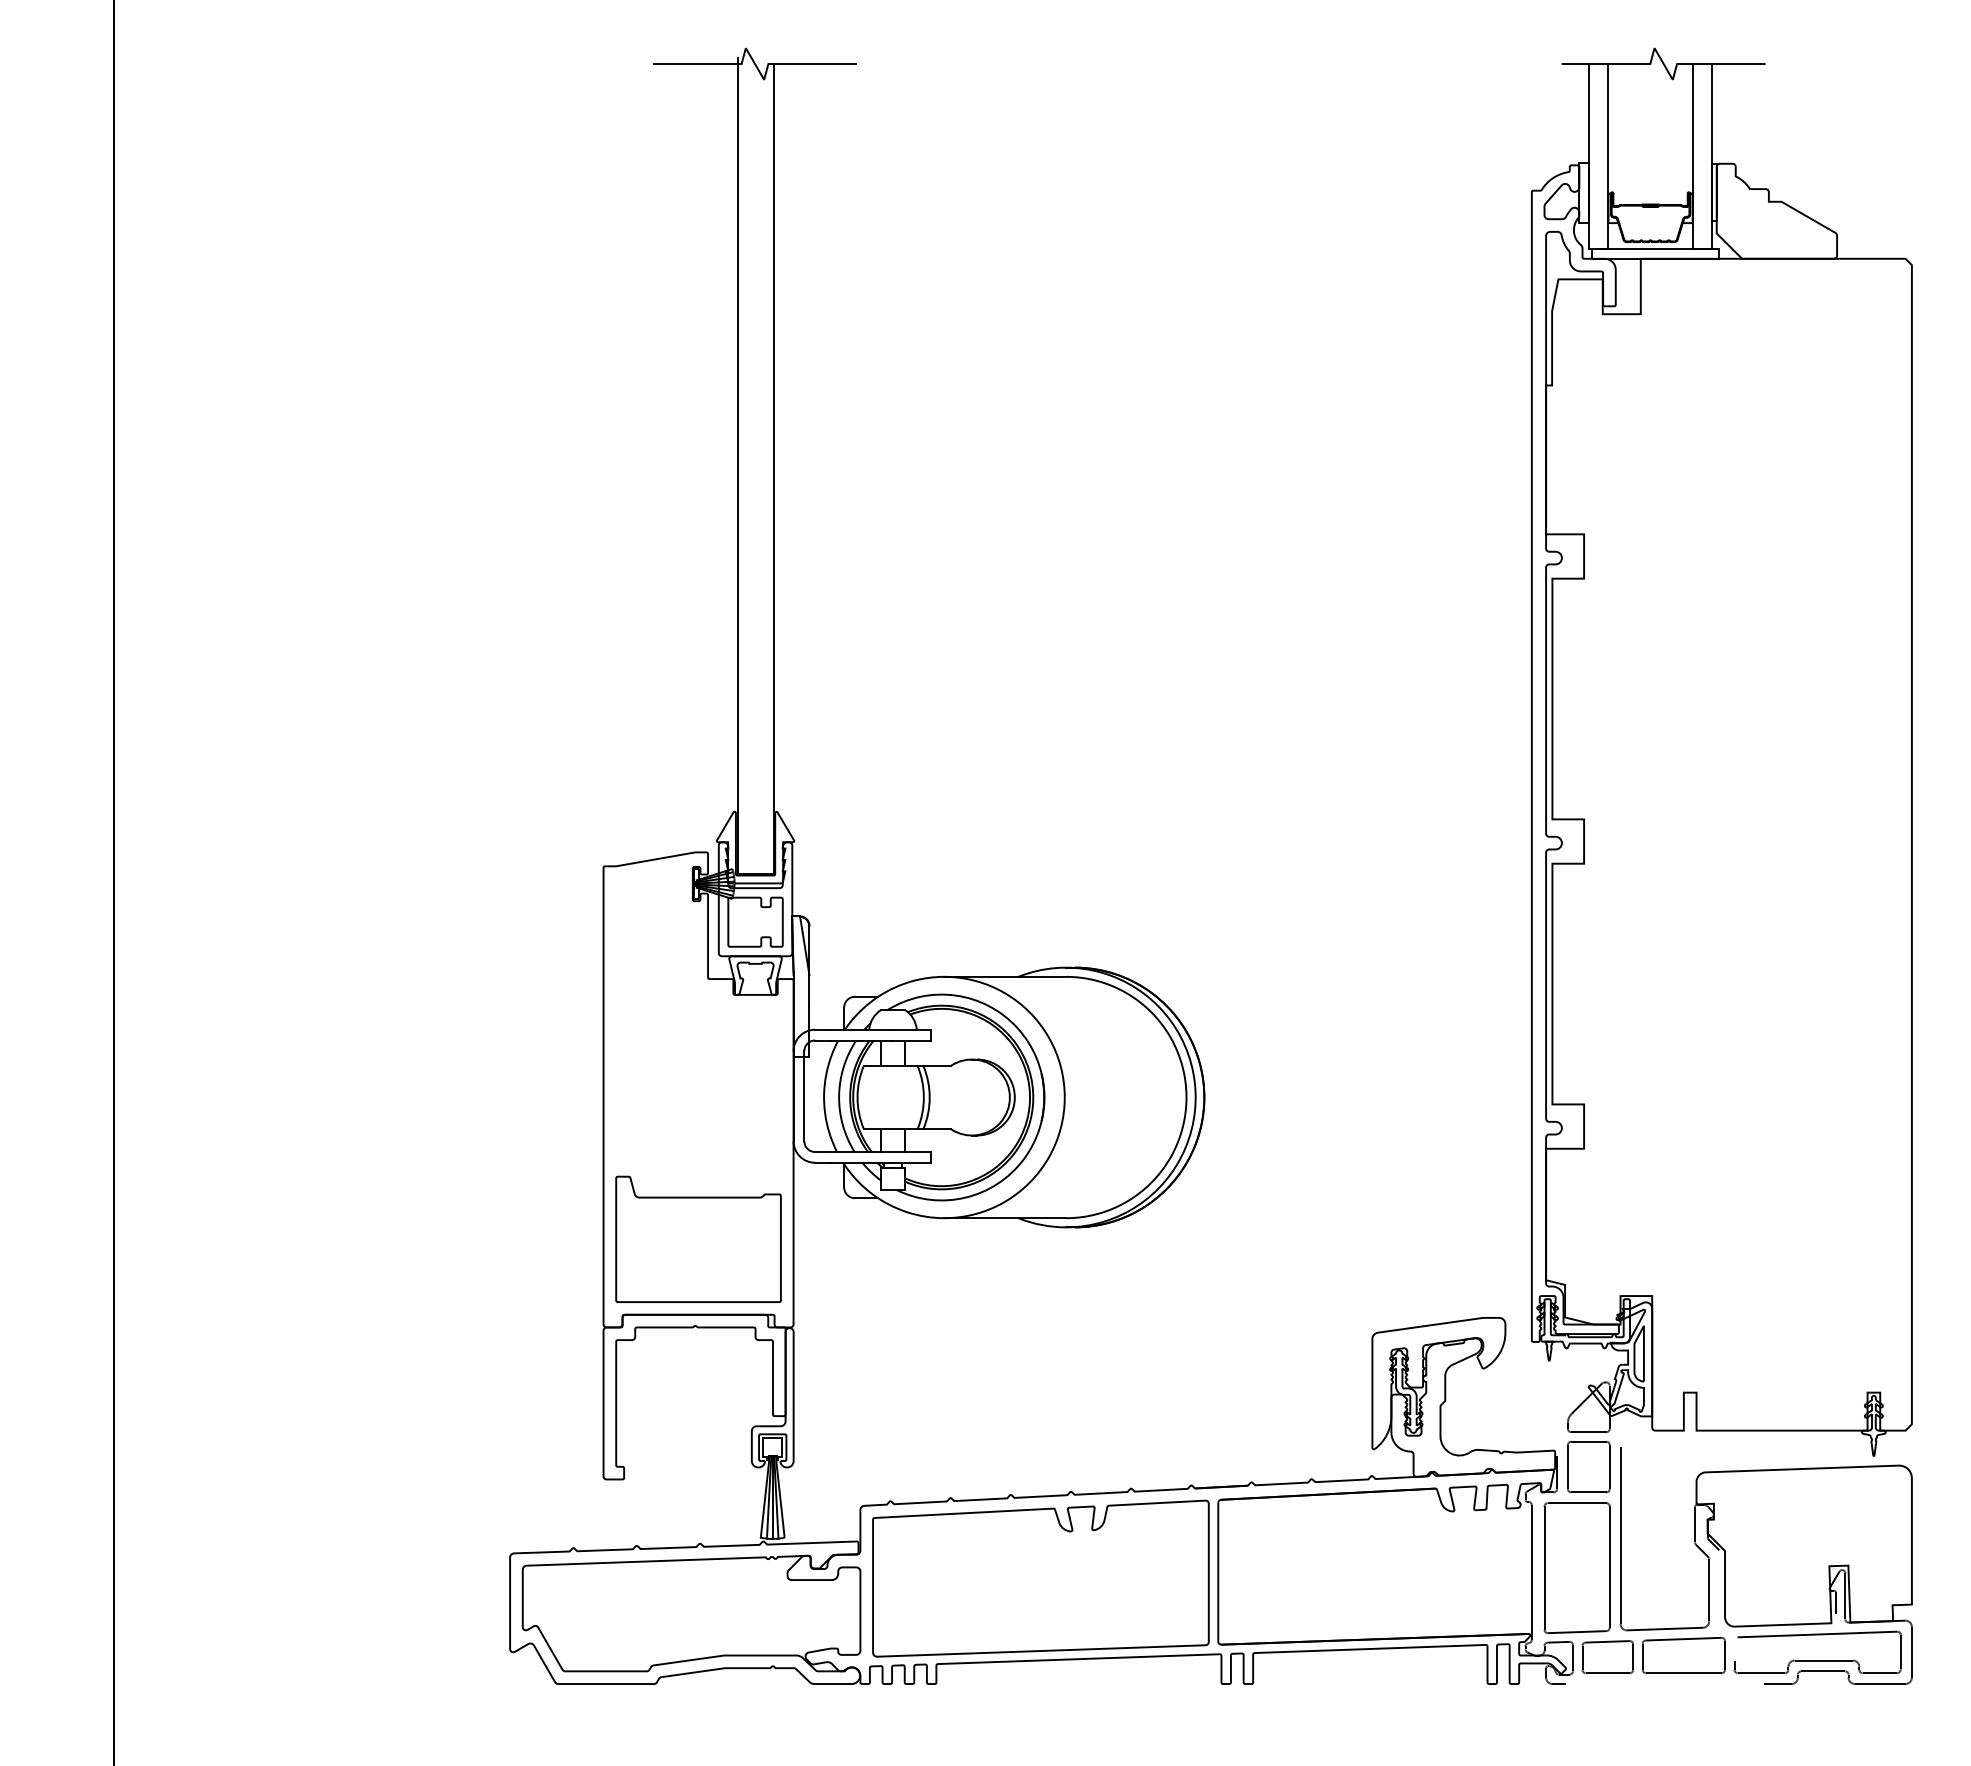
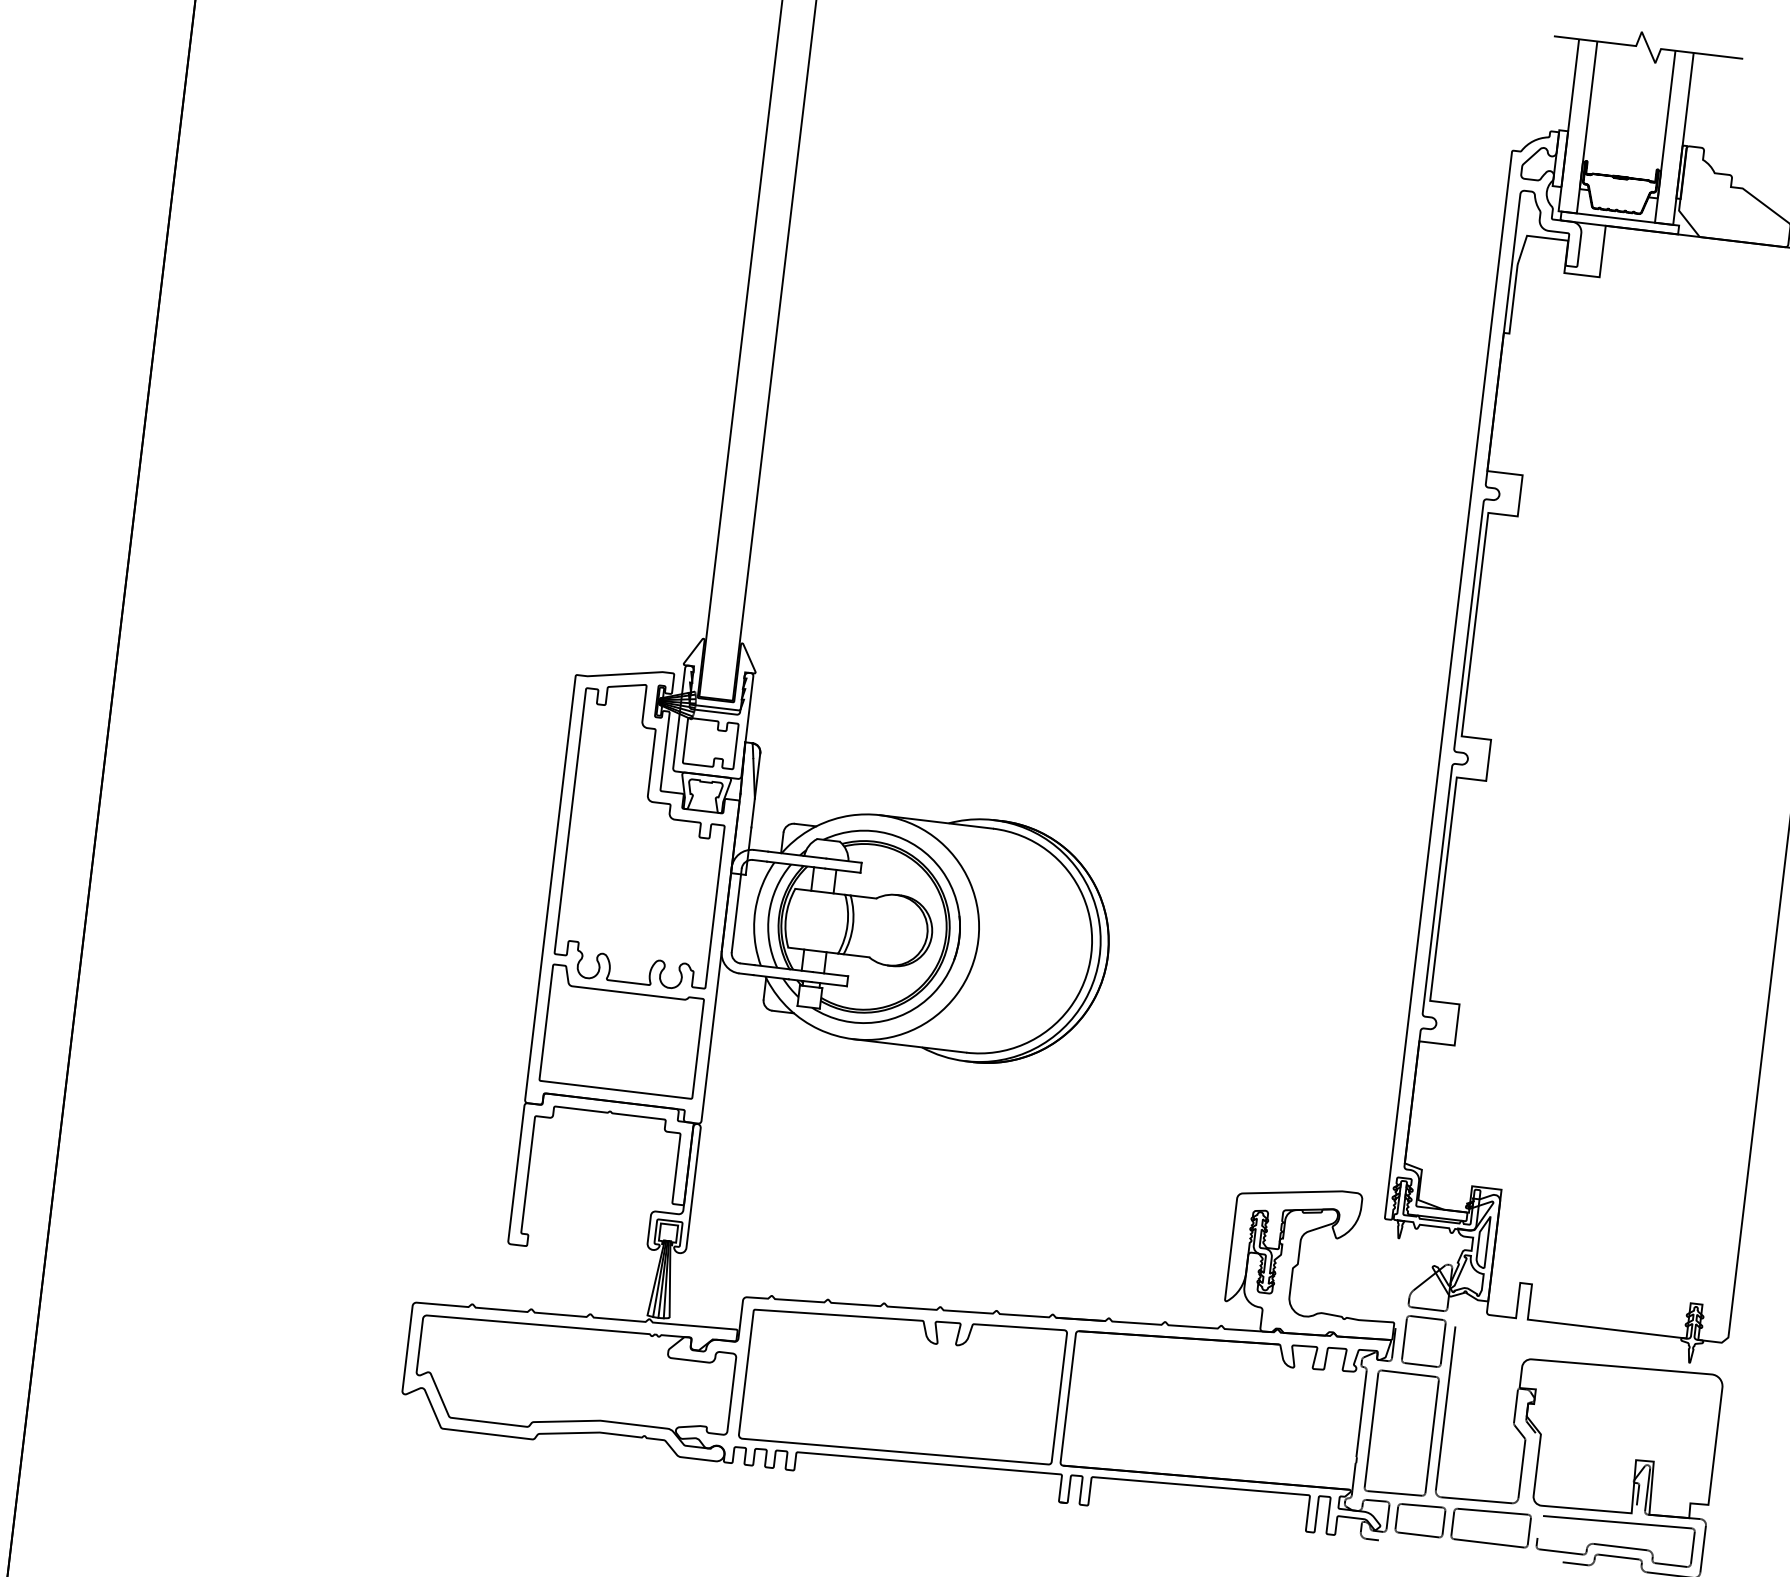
part: (698, 1027) -> (646, 834), added

